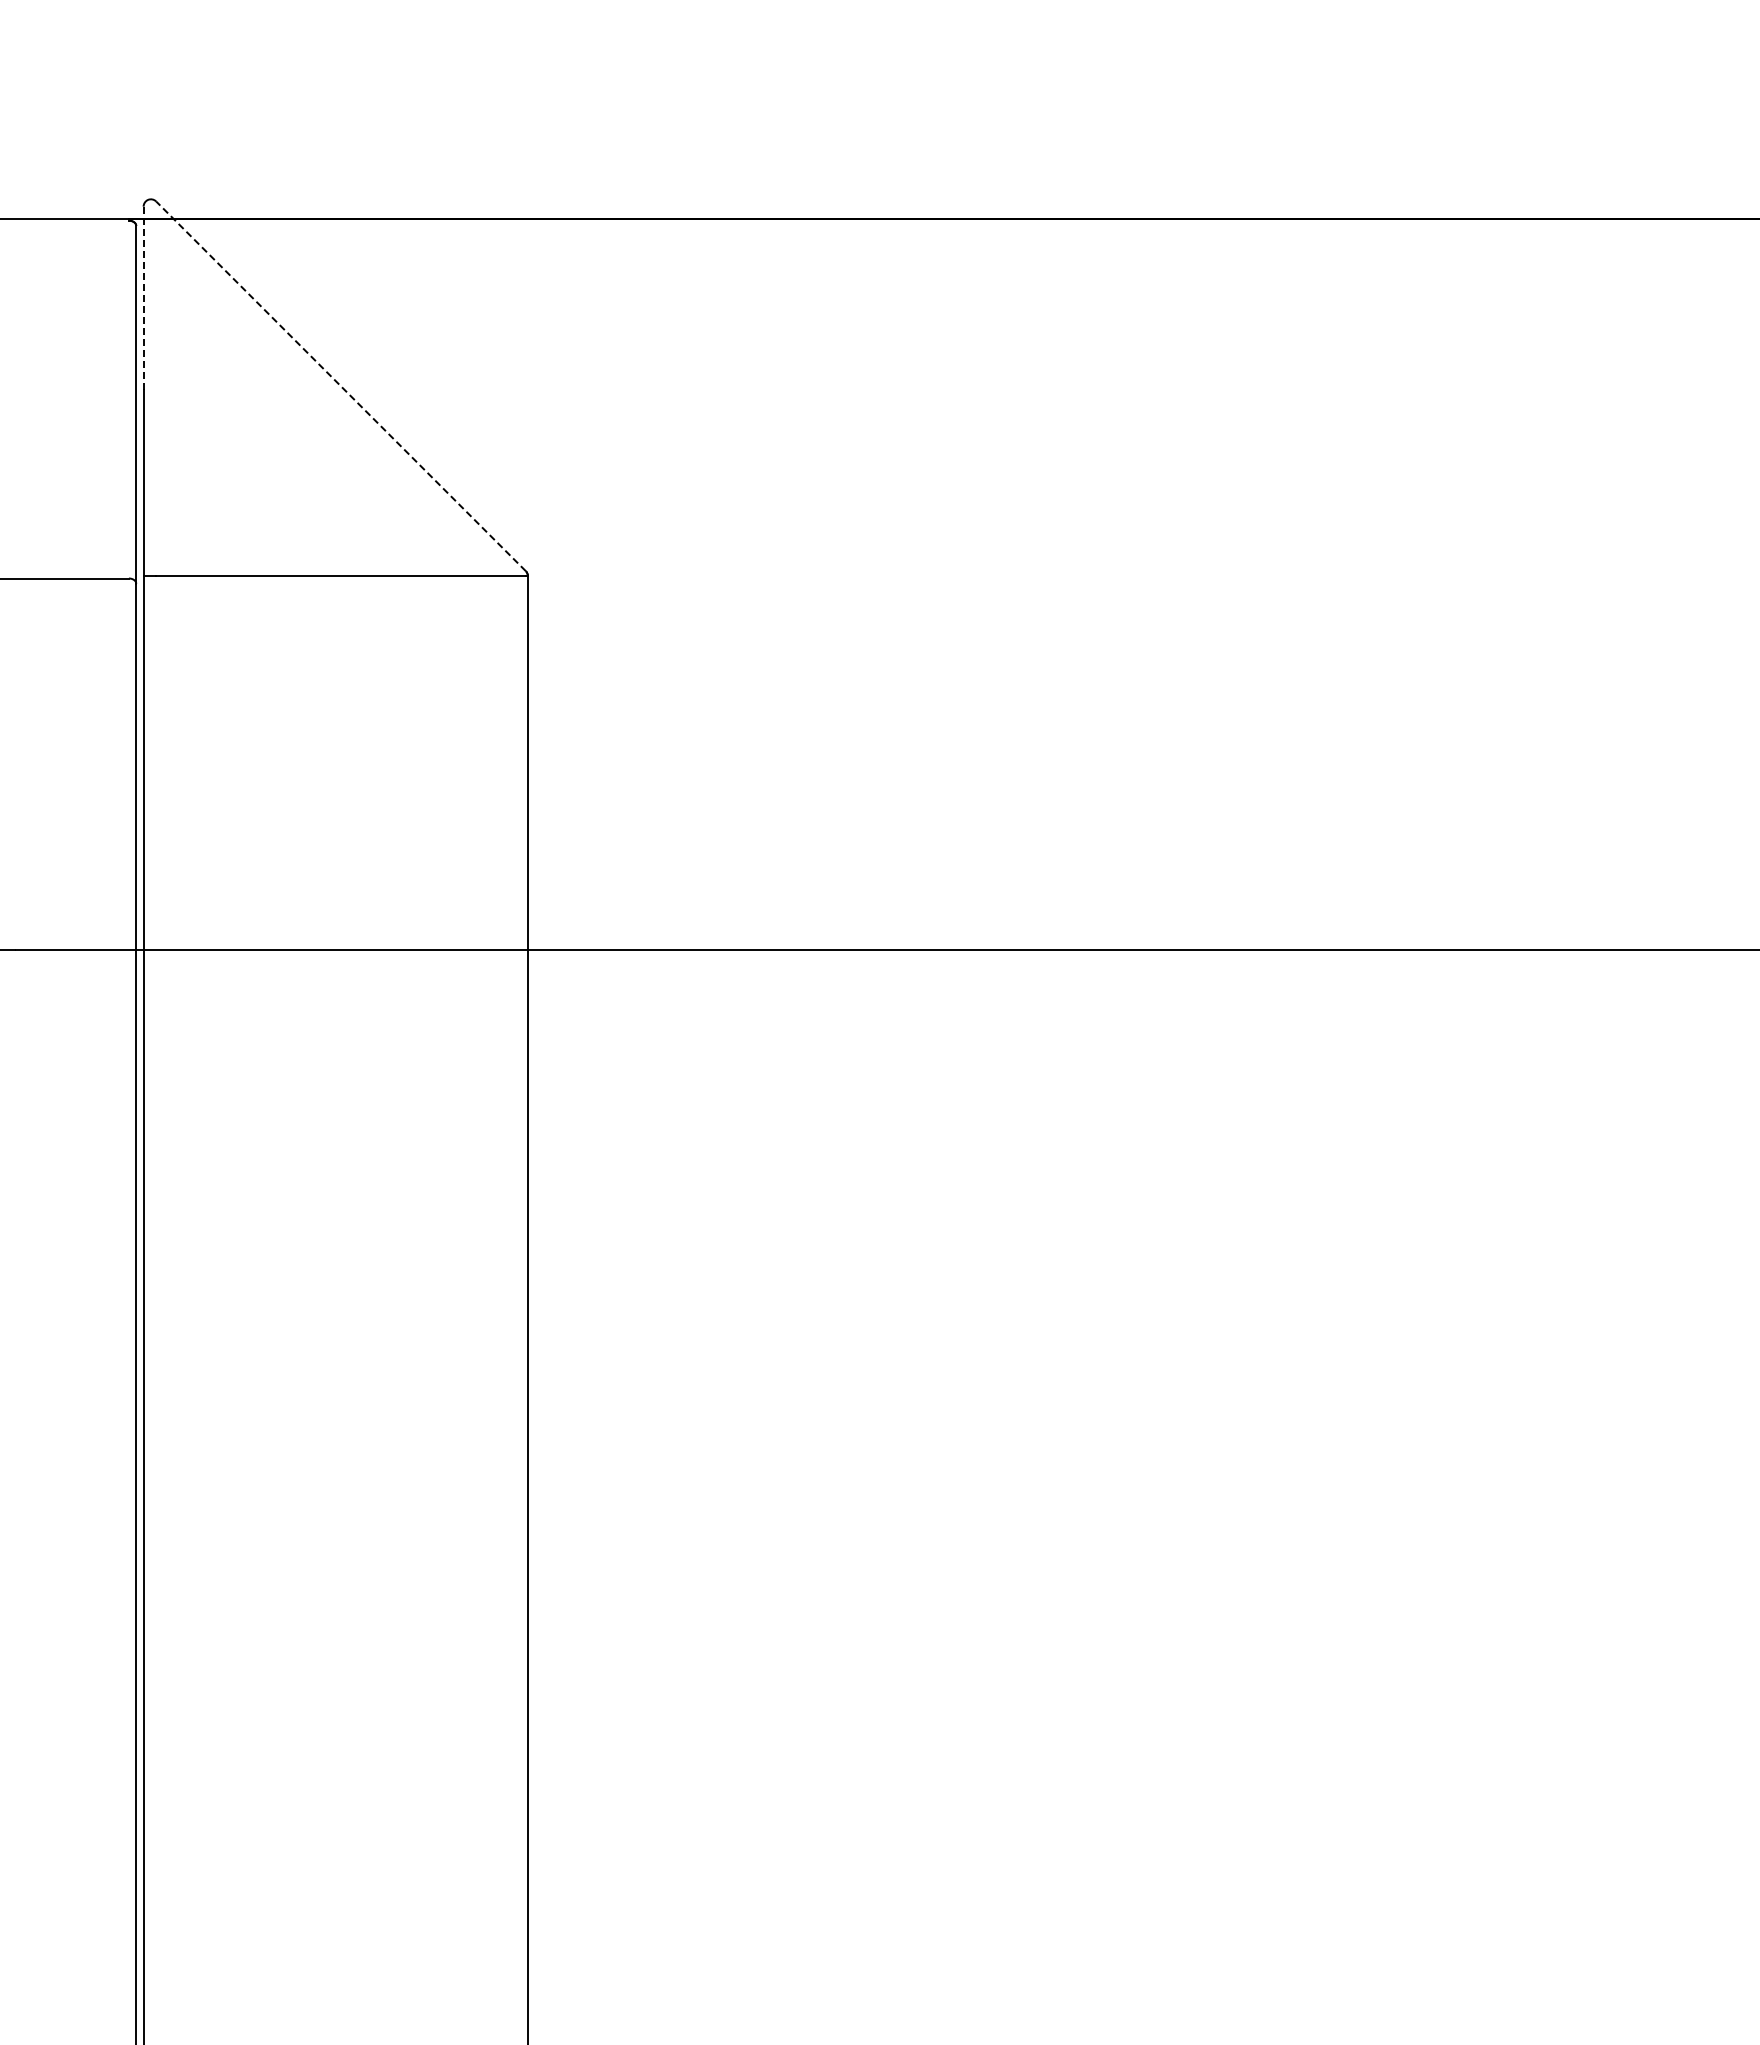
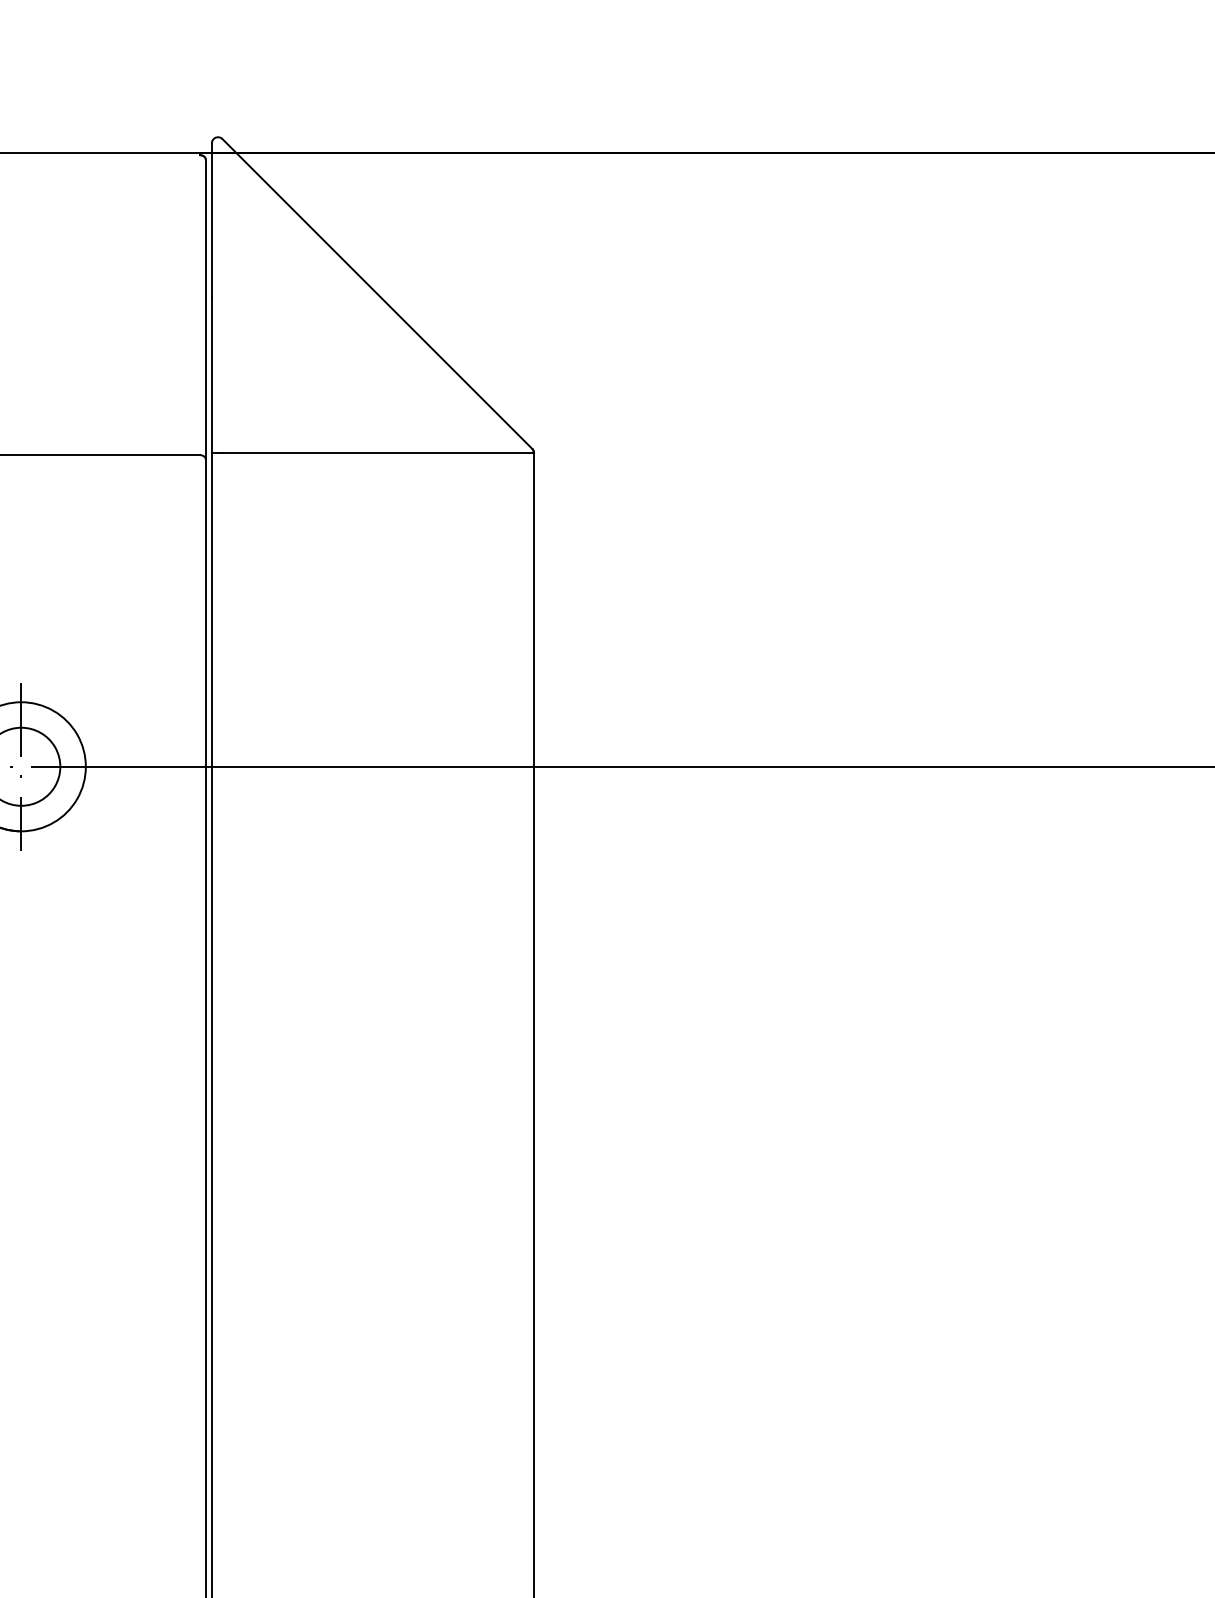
line: (143, 298) -> (211, 220), dashed -> solid
line: (340, 385) -> (376, 293), dashed -> solid

